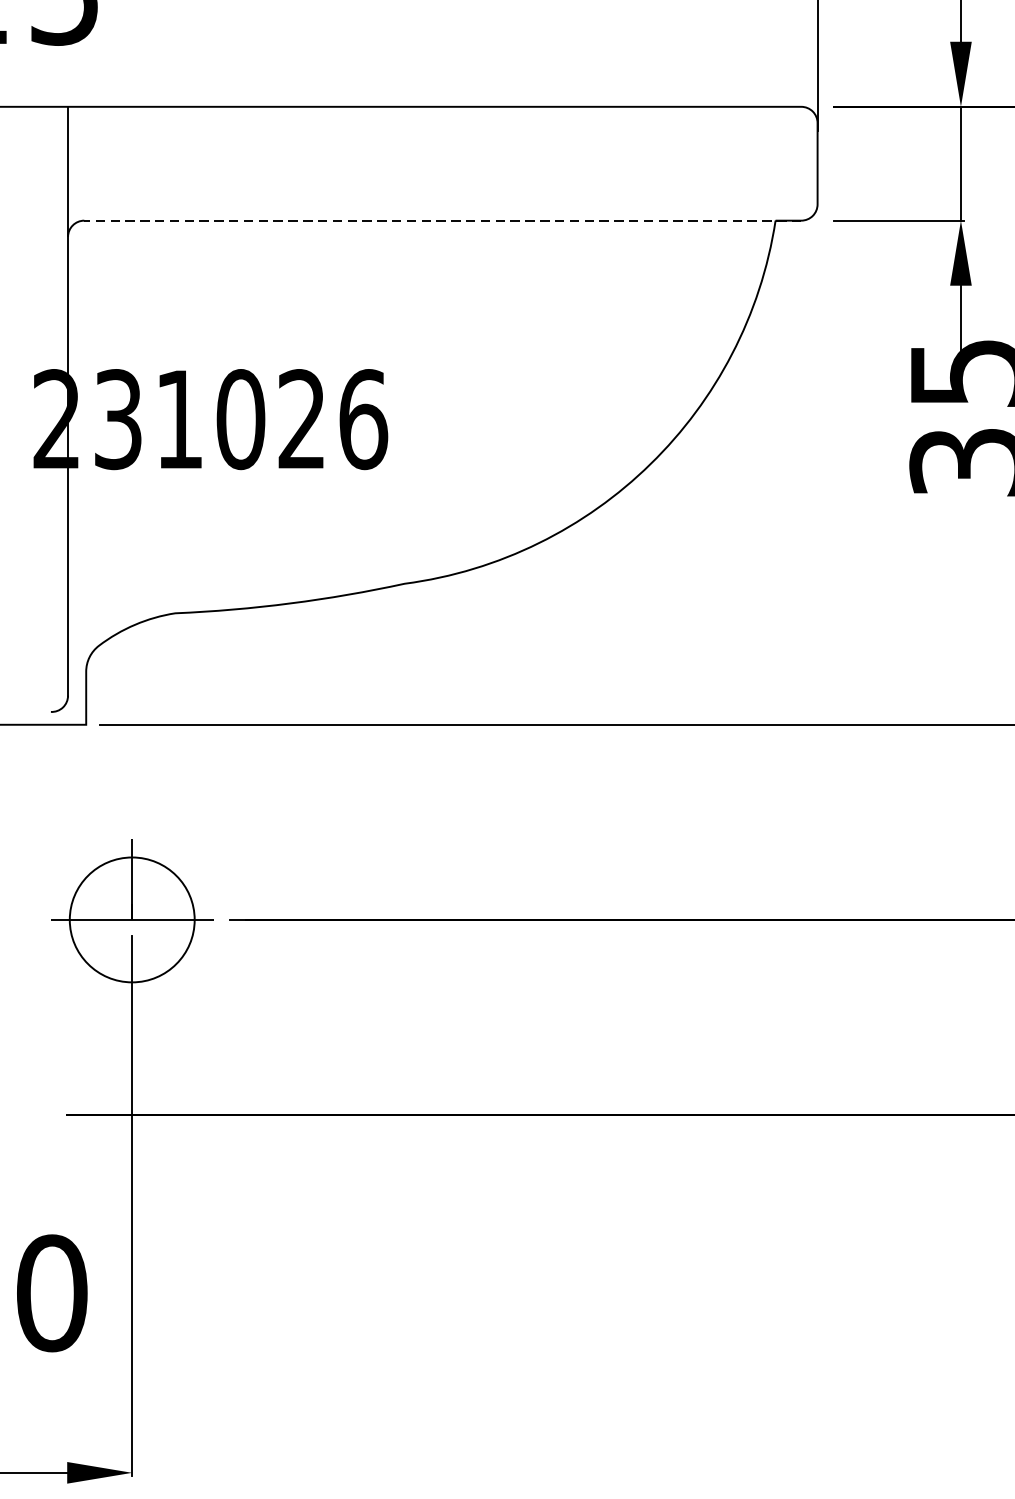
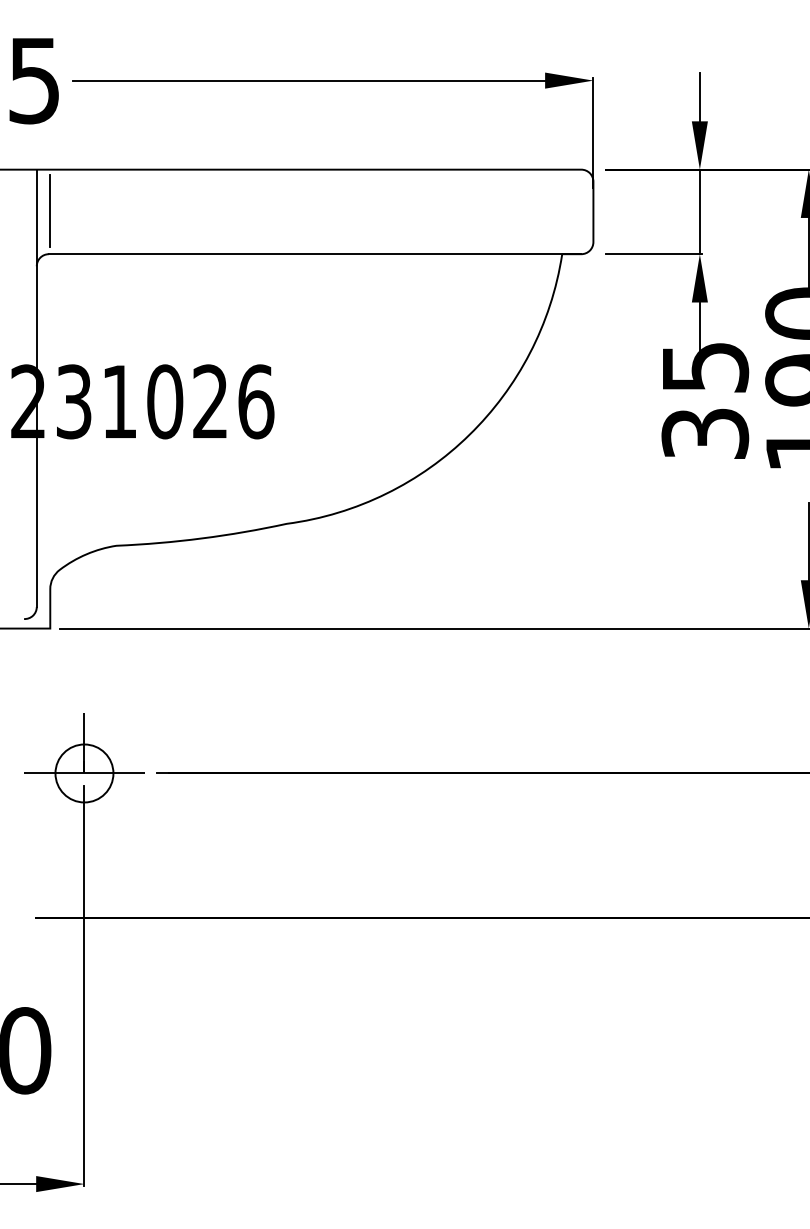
line: (85, 161) -> (49, 210), added
line: (442, 221) -> (314, 254), dashed -> solid
circle: (132, 919) -> (84, 773), size x0.62

